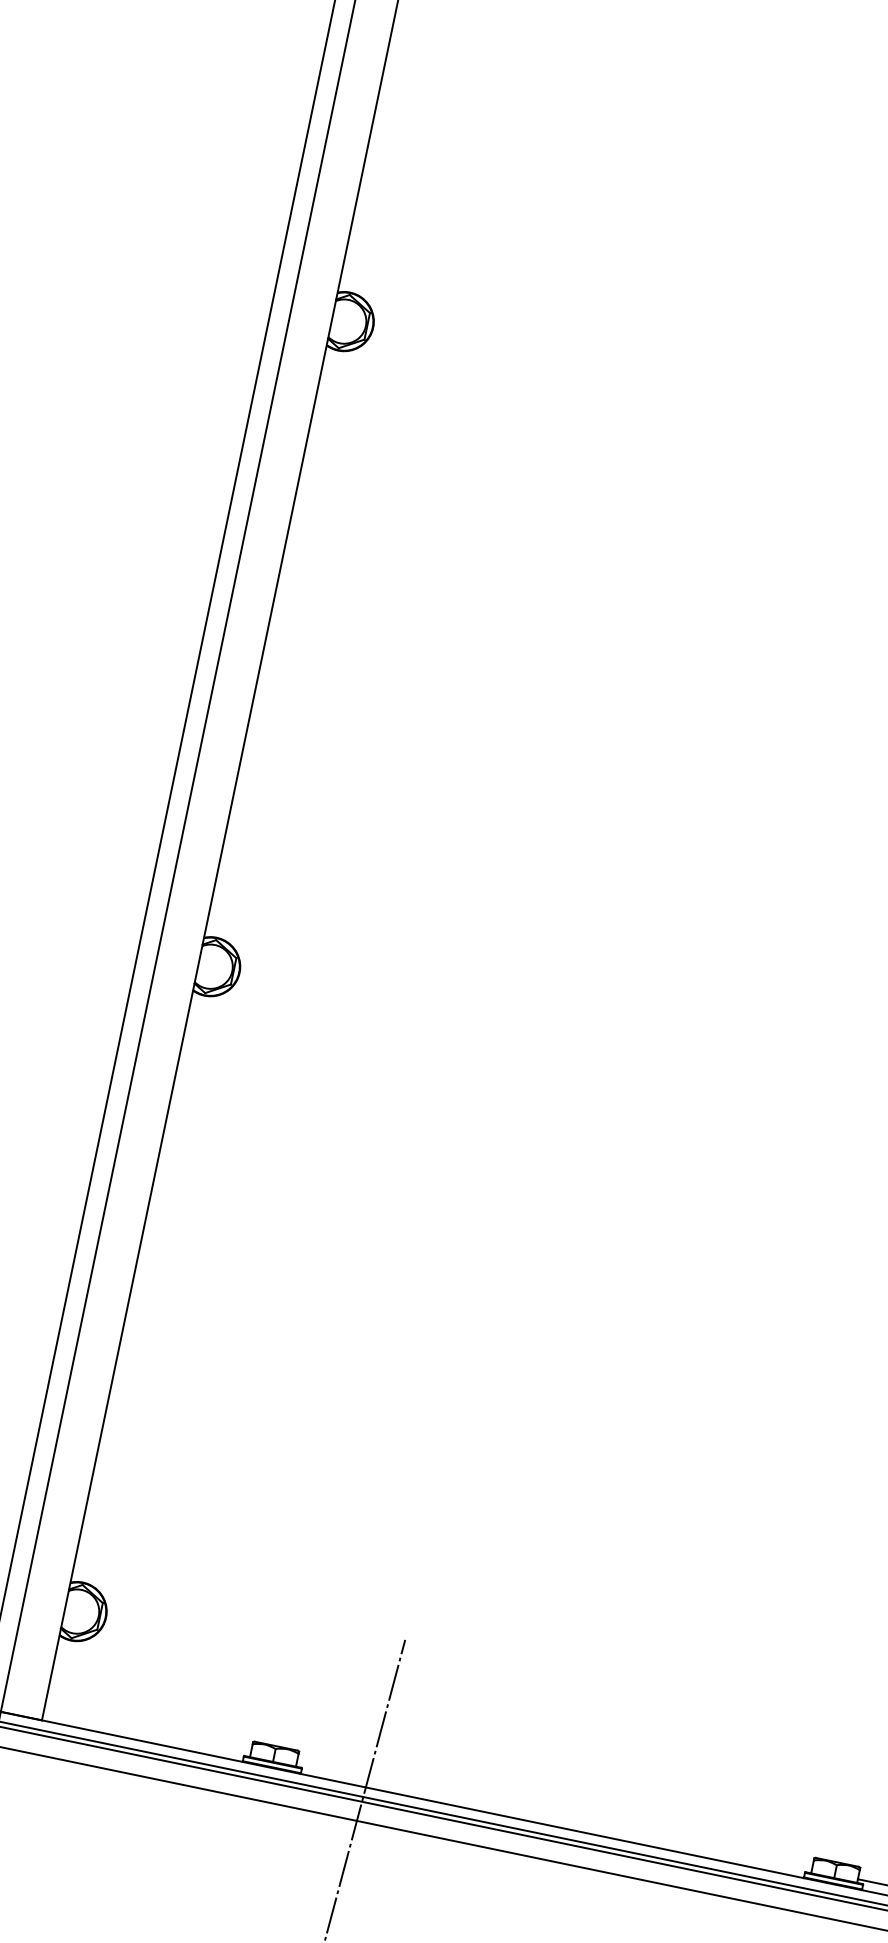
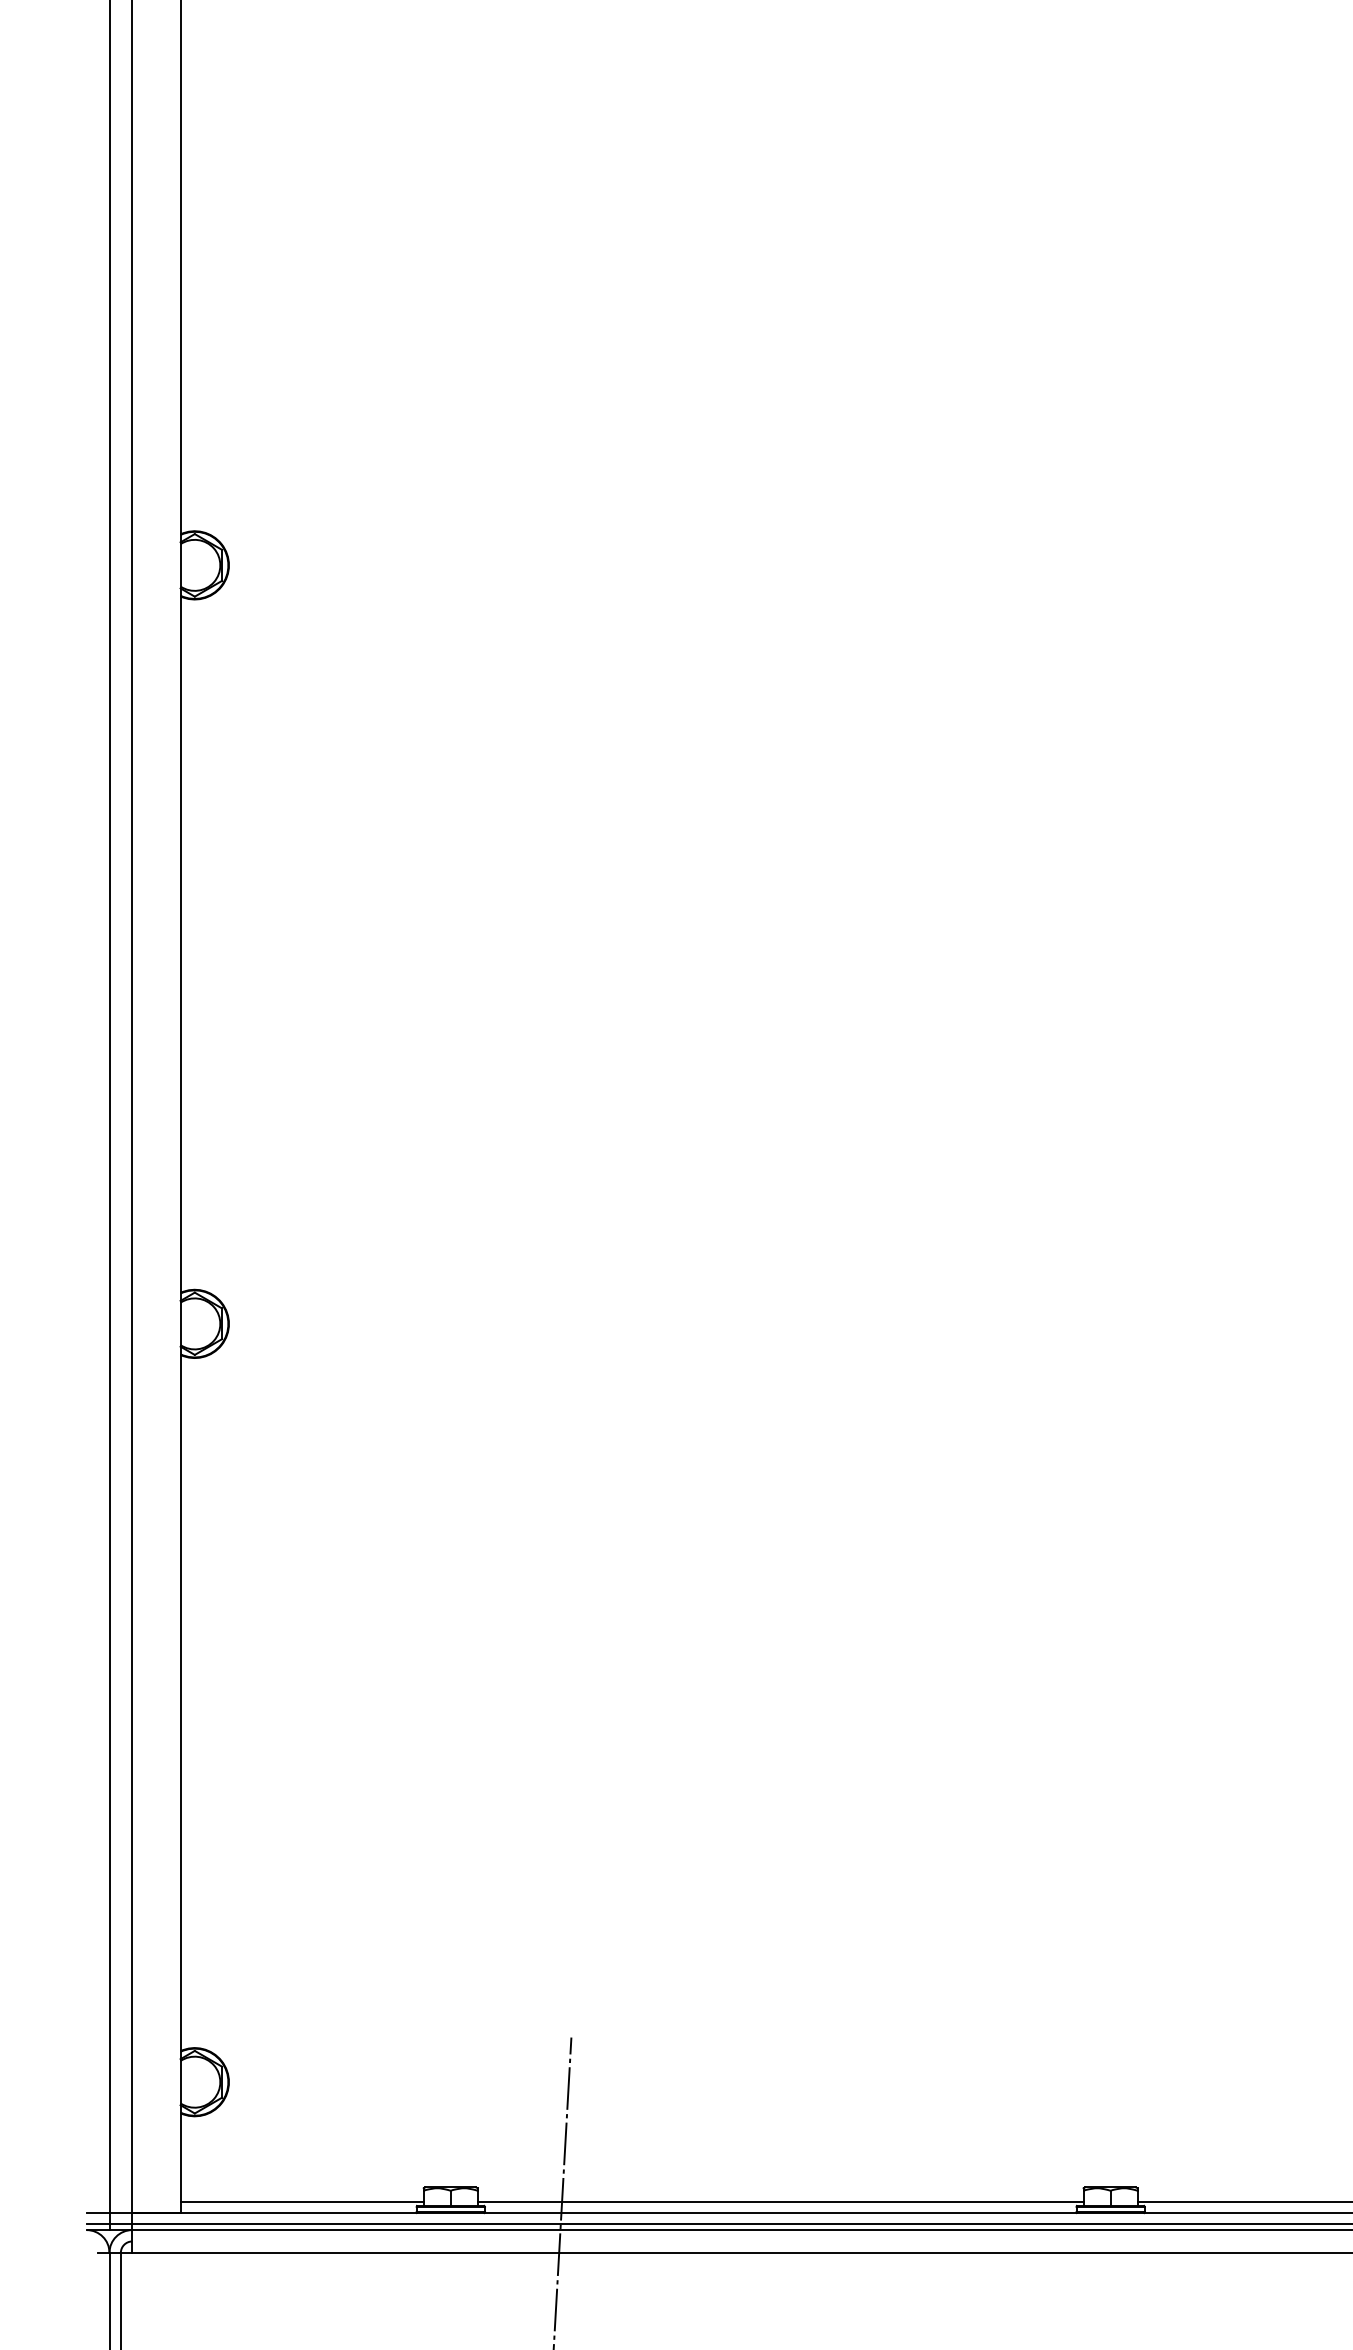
line: (146, 1731) -> (301, 2201), added
line: (554, 1816) -> (780, 2201), added

